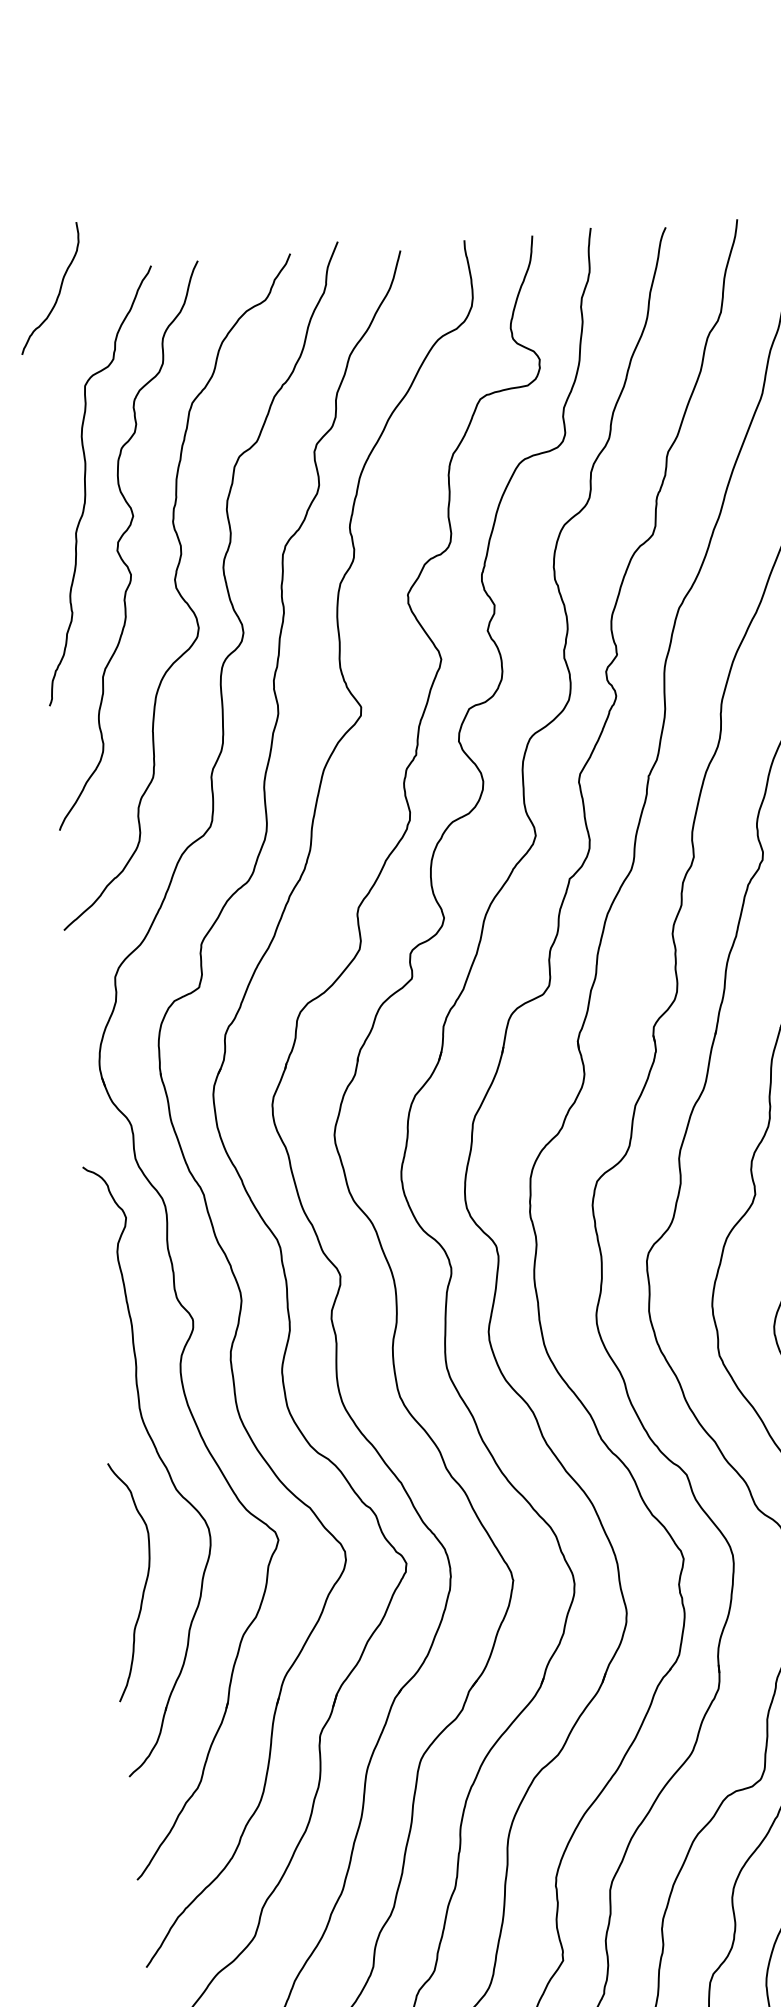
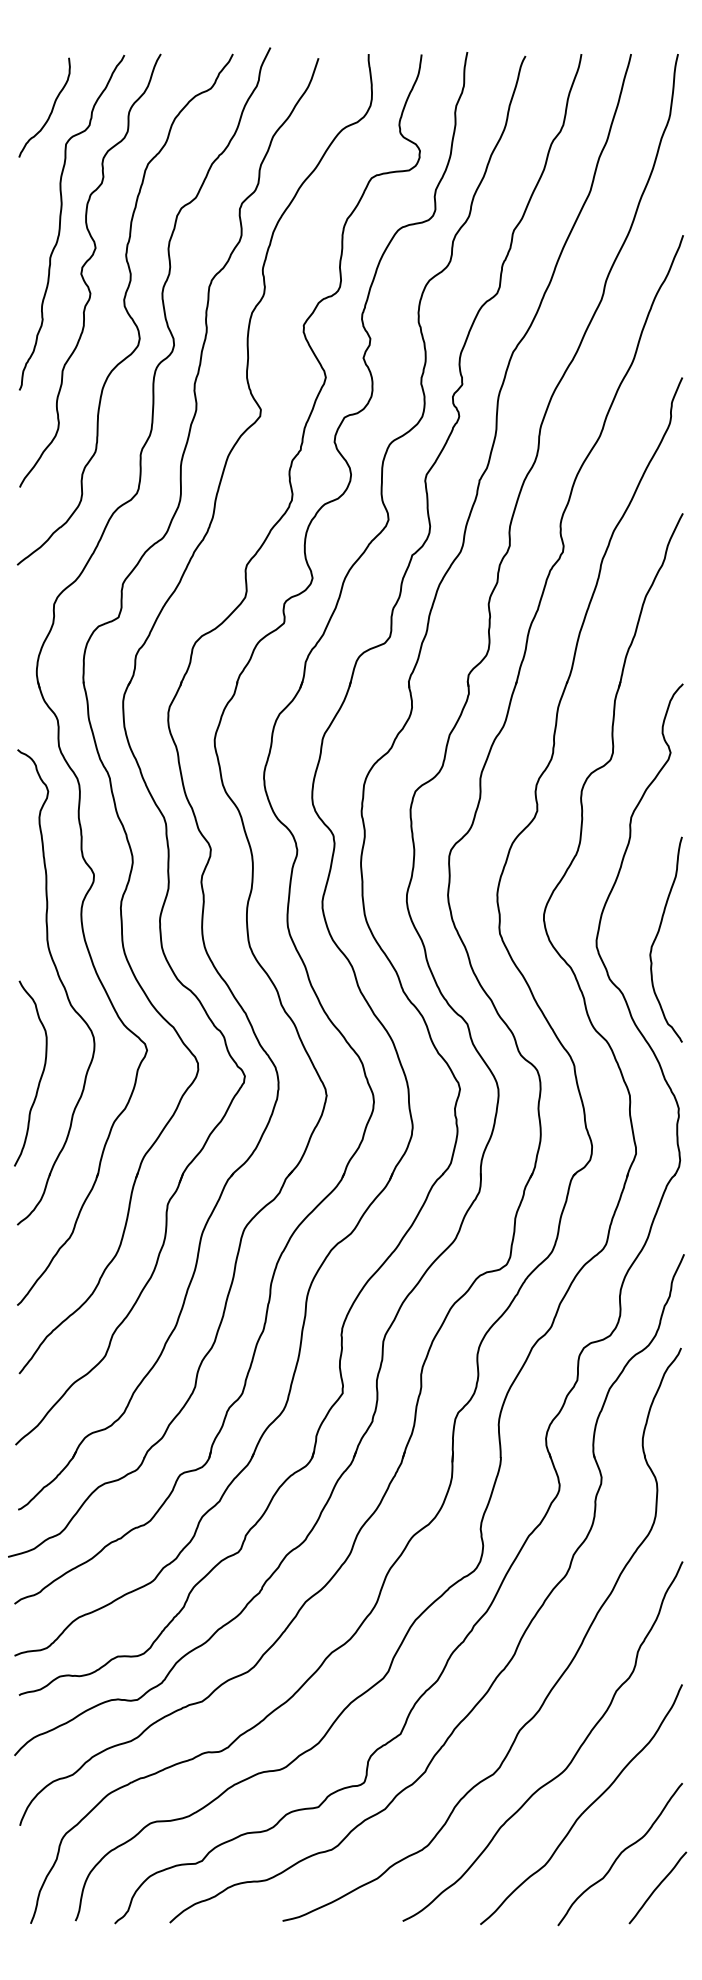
curve: (58, 290) -> (51, 109), moved

